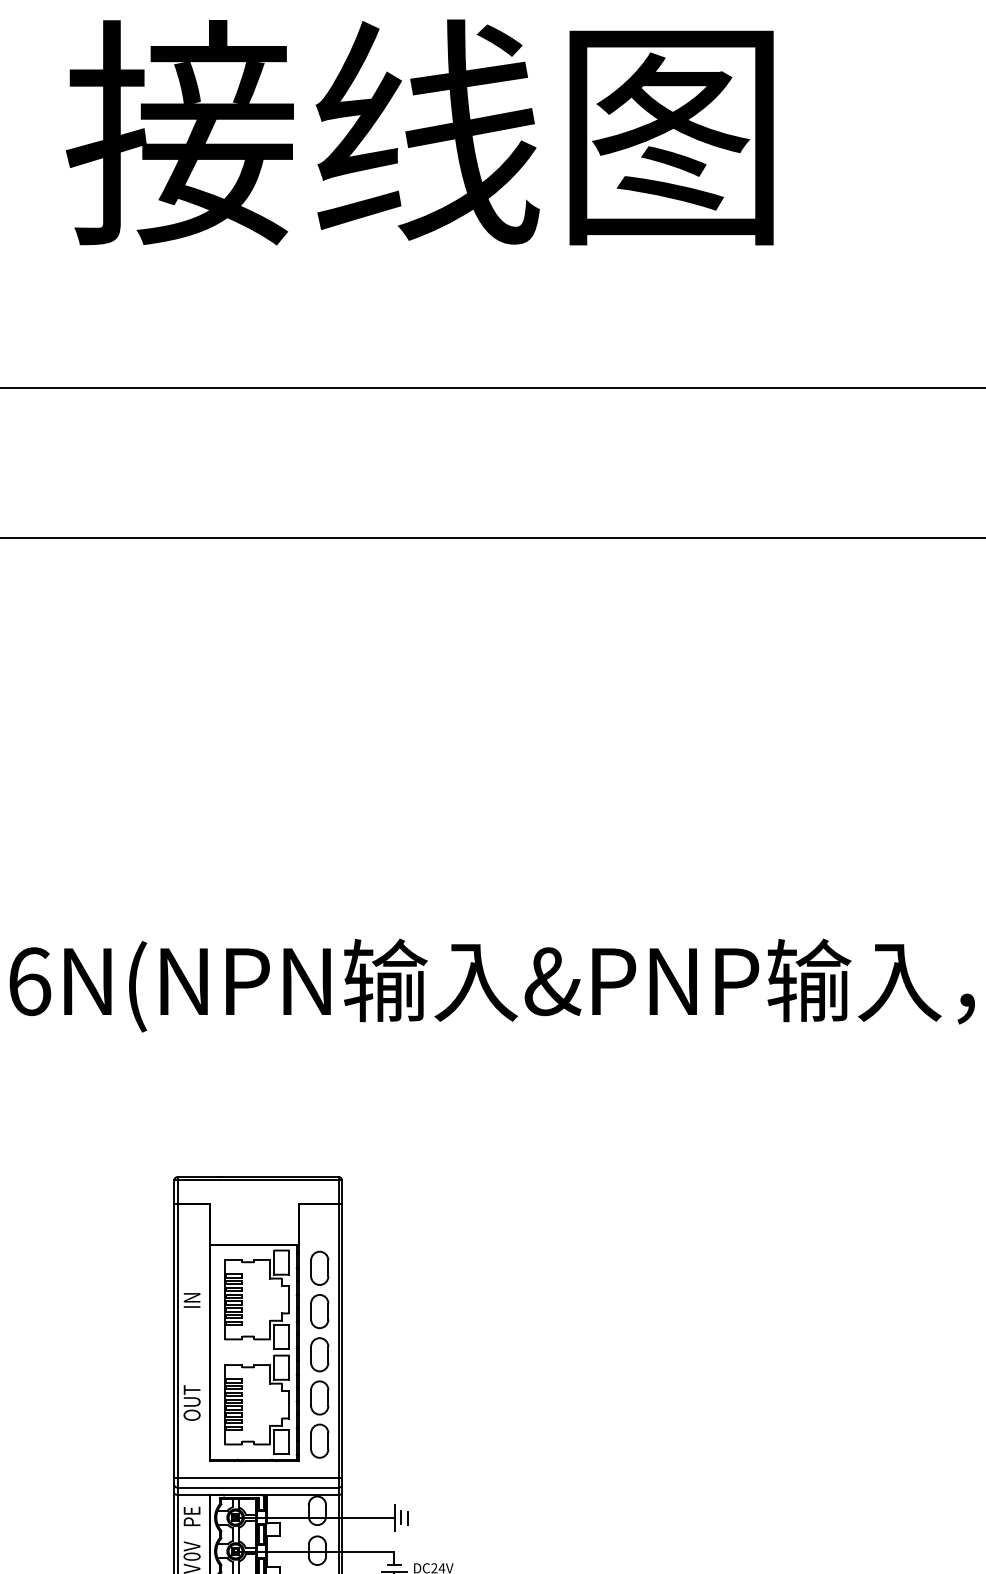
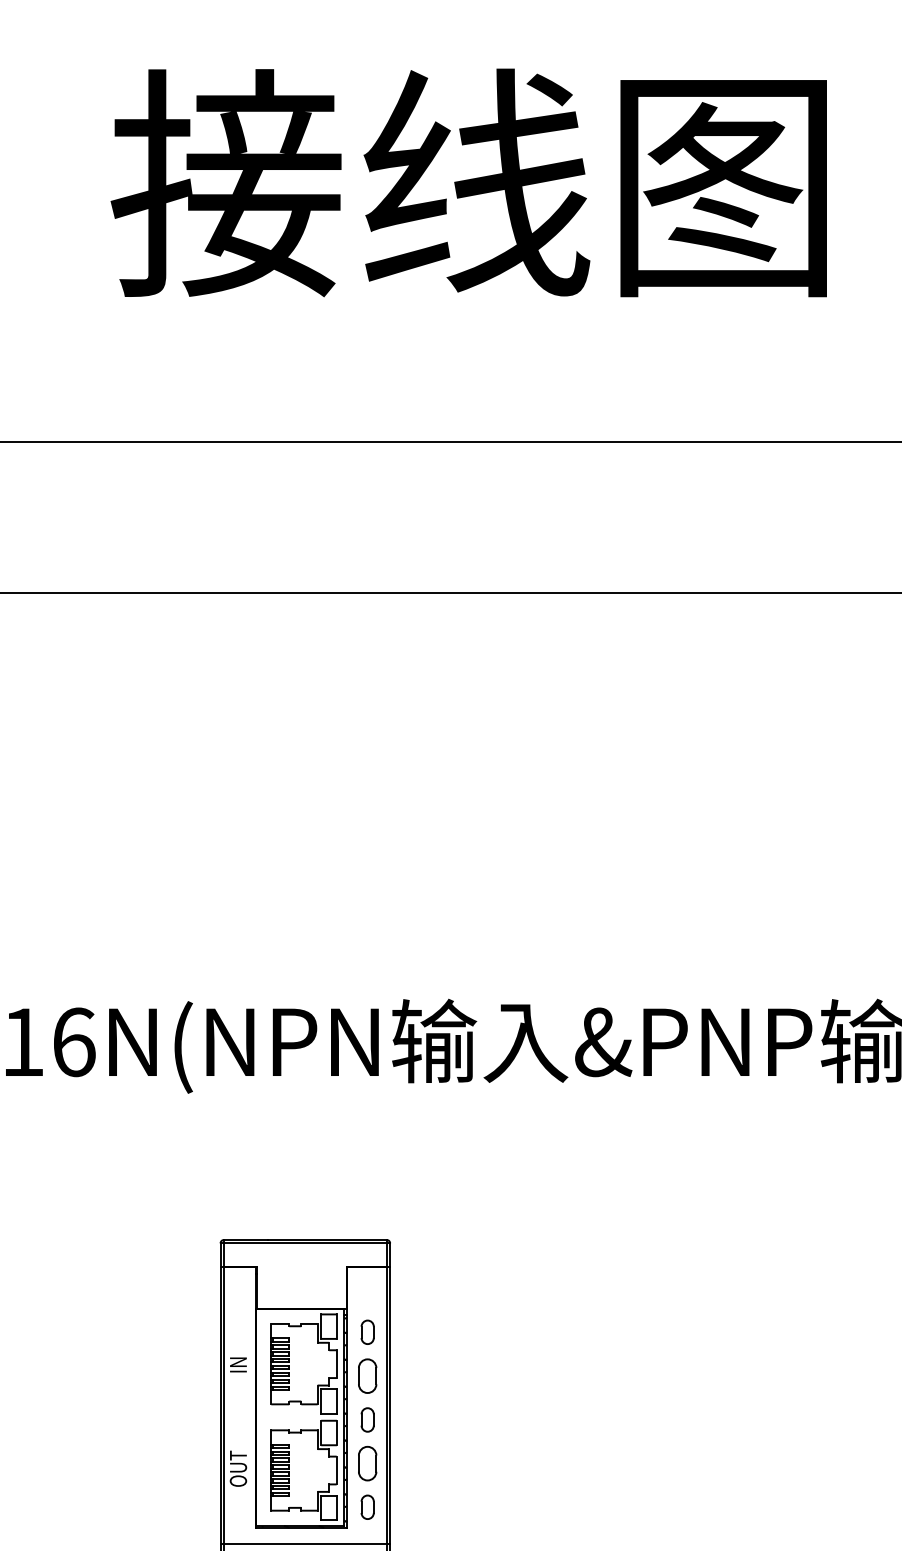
part: (319, 1267) -> (367, 1331), size x0.7
part: (319, 1354) -> (367, 1419), size x0.7
part: (319, 1440) -> (367, 1506), size x0.7

